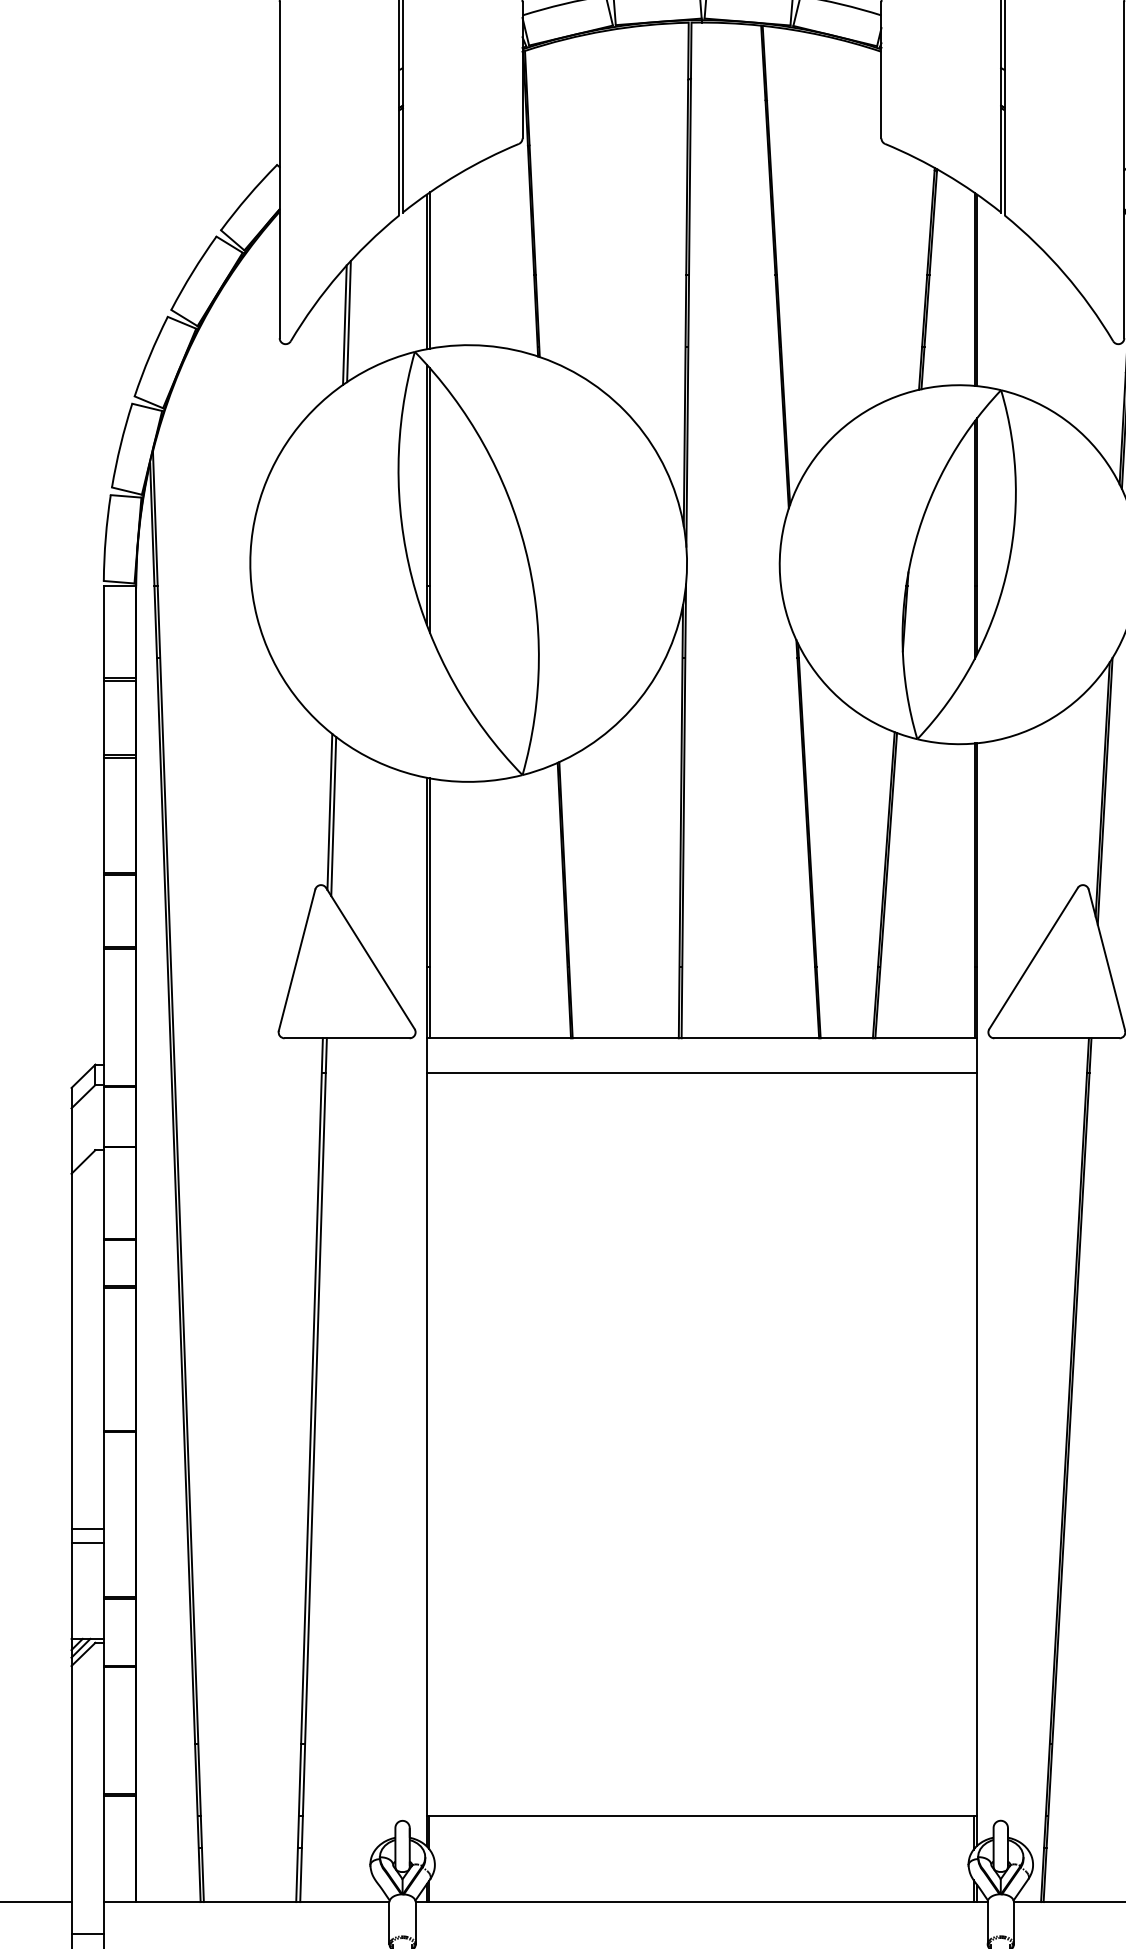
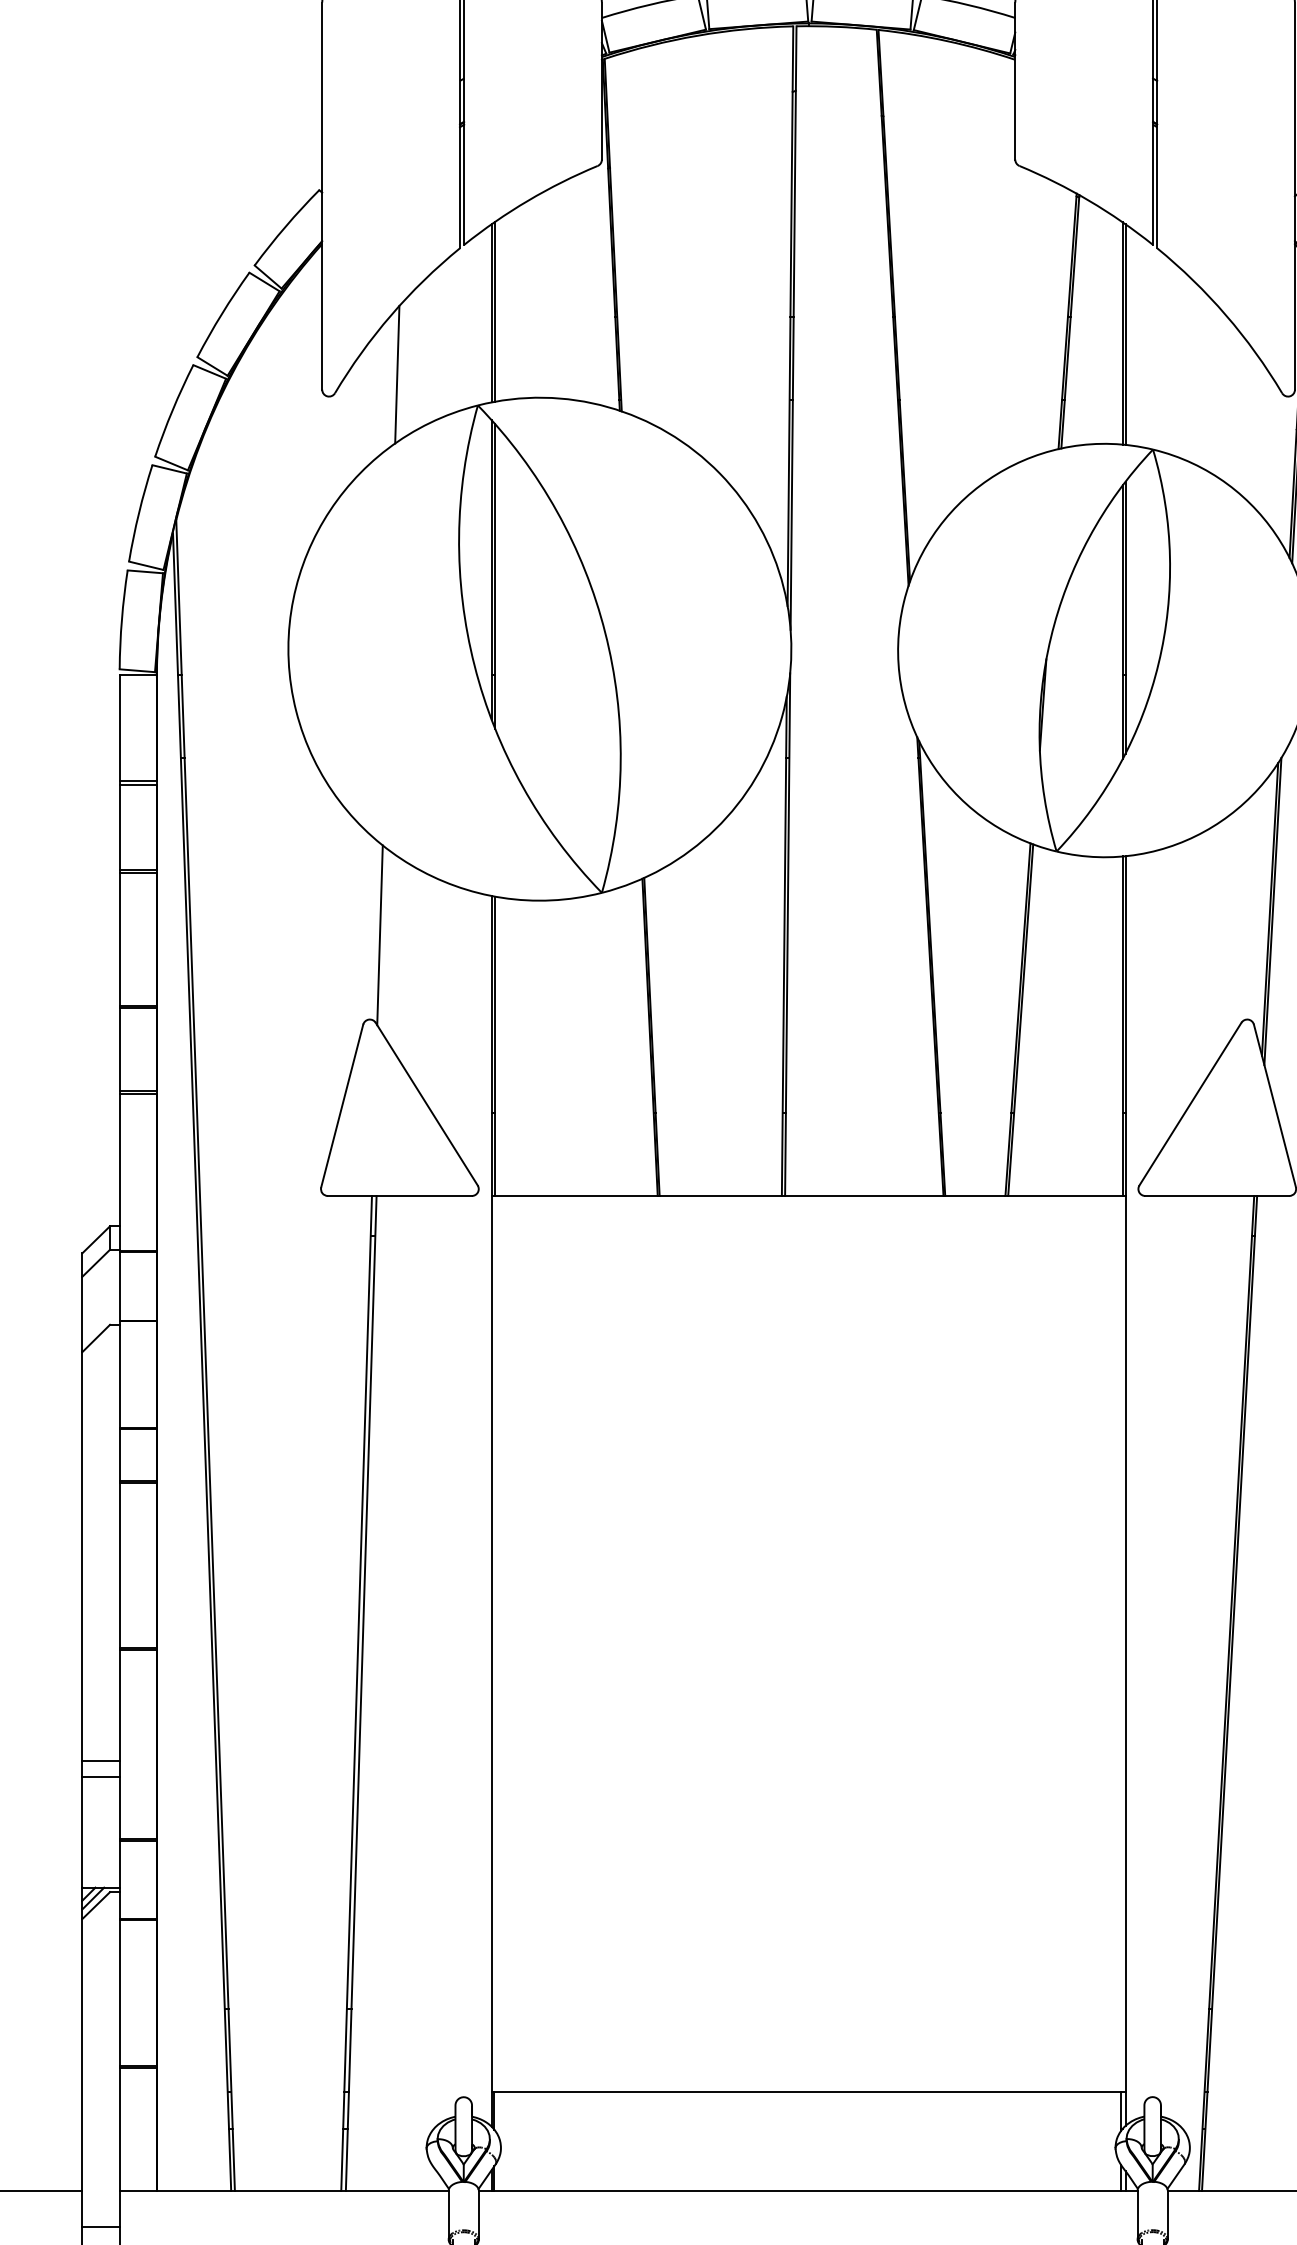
line: (348, 321) -> (401, 370), removed
line: (333, 816) -> (384, 940), removed
line: (701, 1073) -> (808, 1236), removed

